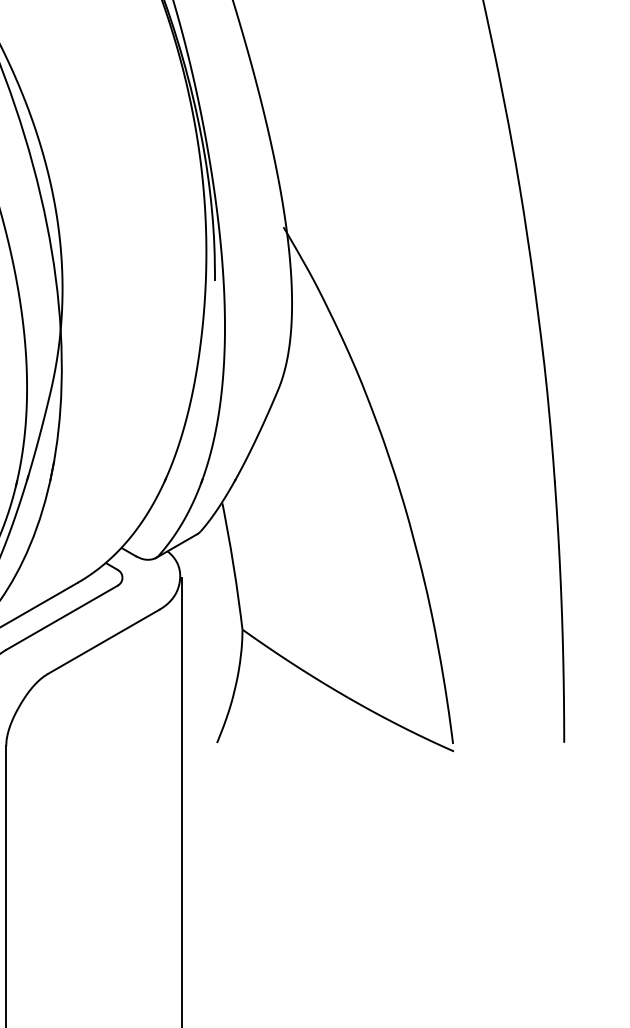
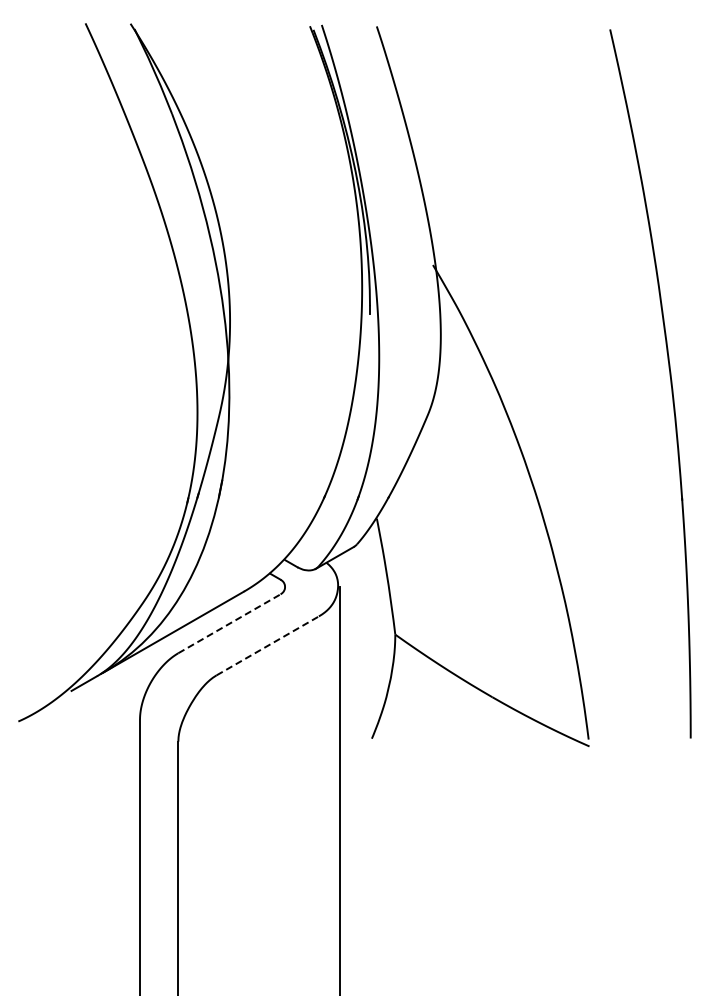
line: (61, 617) -> (229, 623), solid -> dashed
line: (103, 641) -> (267, 645), solid -> dashed

